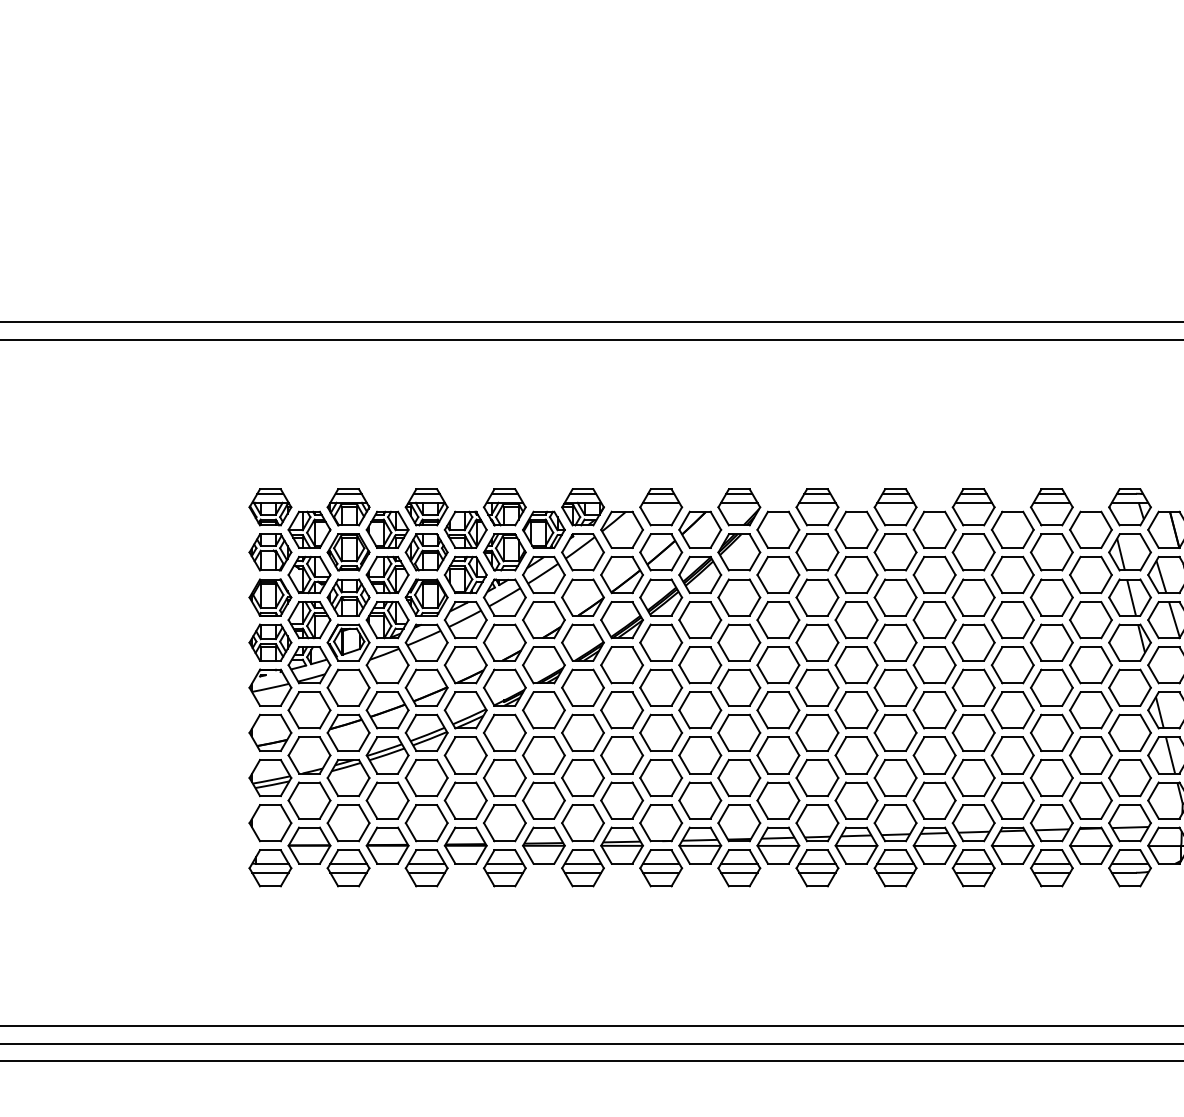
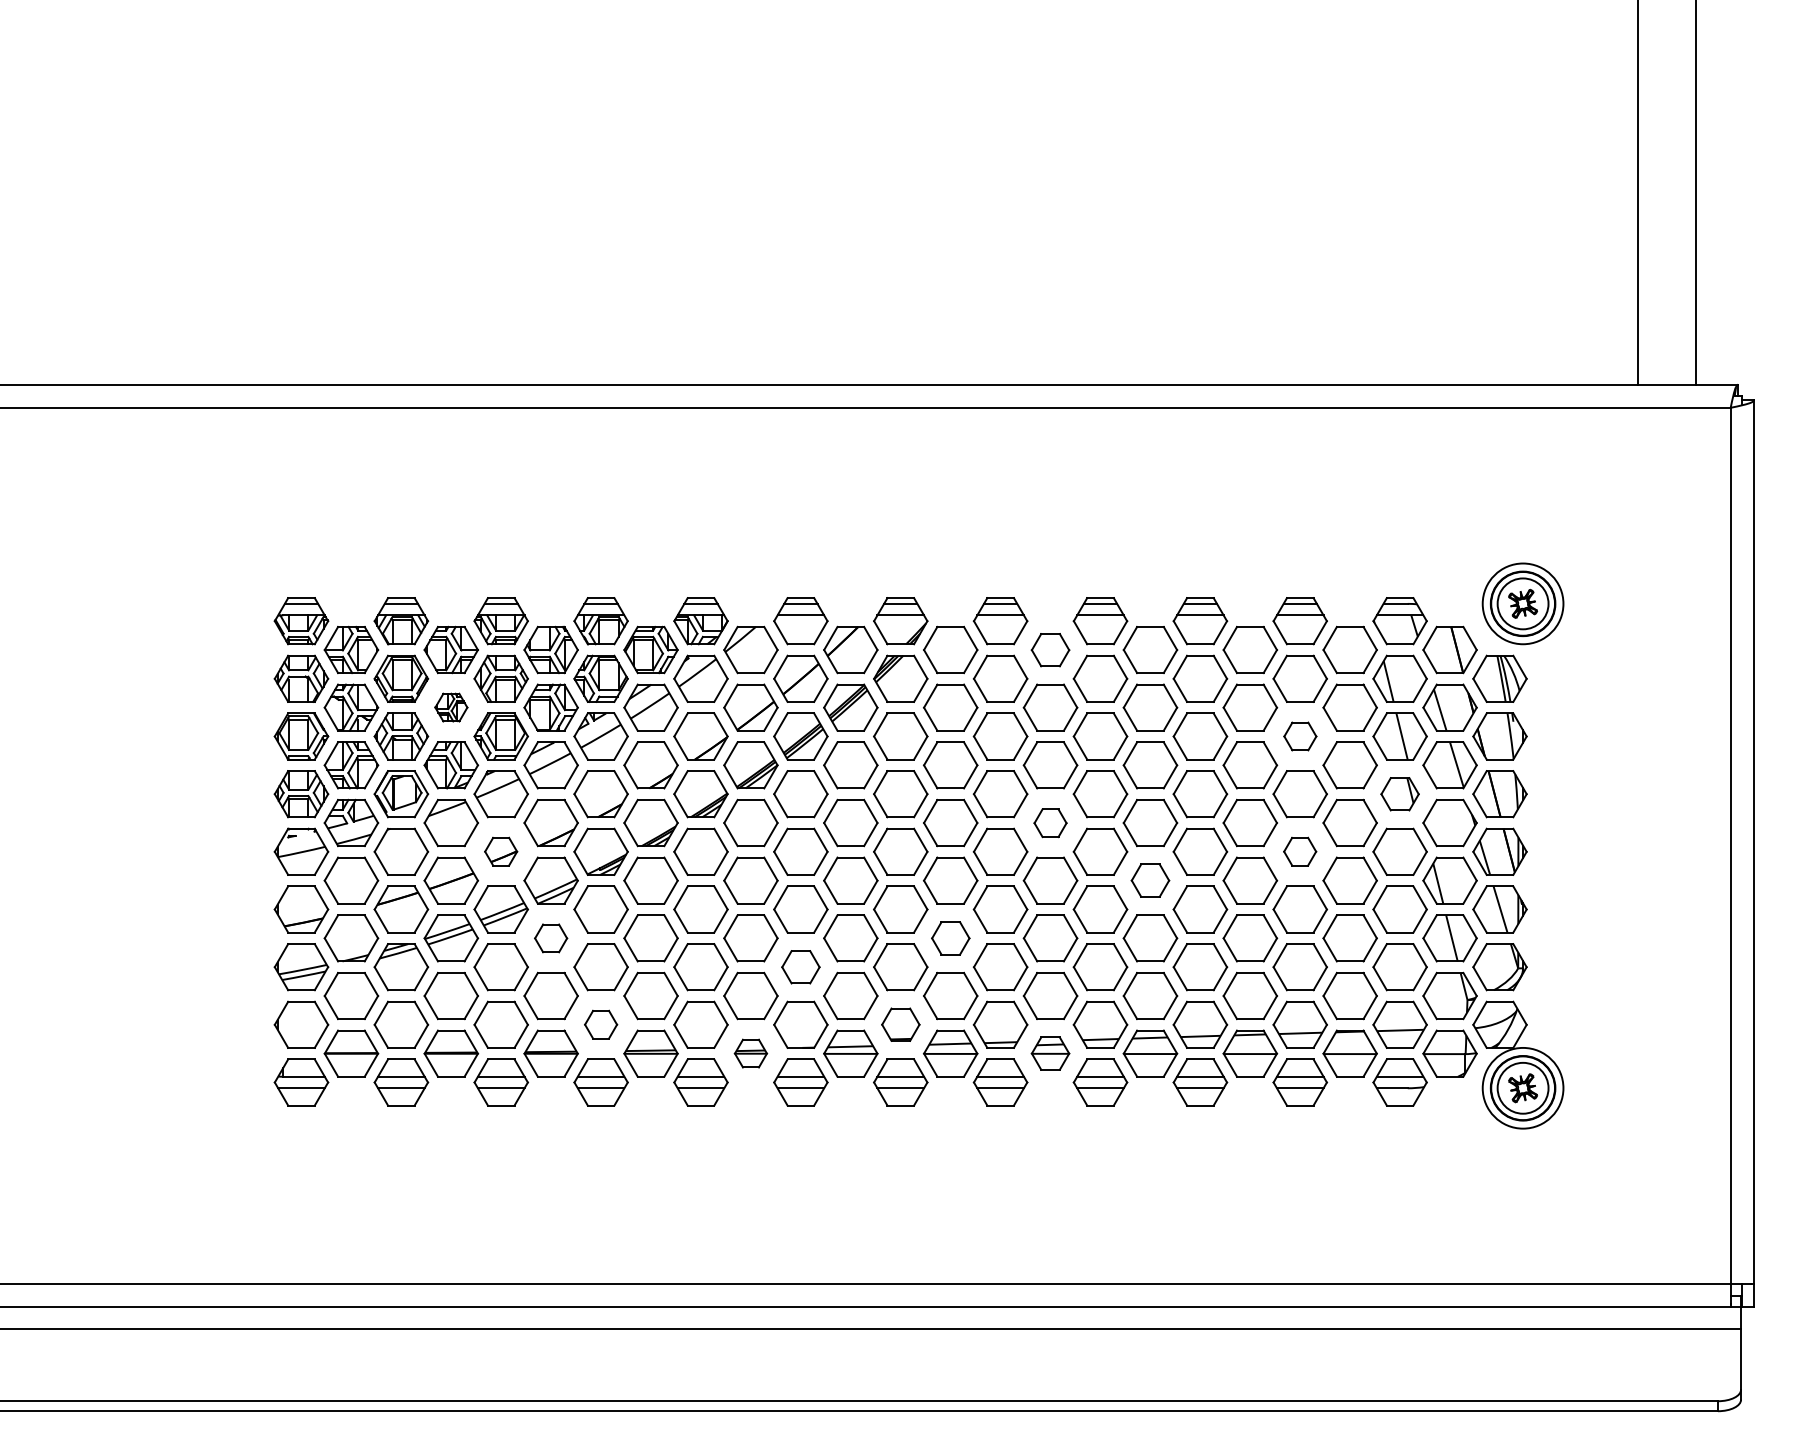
part: (856, 530) -> (1050, 650), size x0.7
part: (387, 574) -> (451, 707), size x0.6
part: (1052, 597) -> (1300, 736), size x0.6
part: (1129, 642) -> (1399, 794), size x0.7
part: (856, 665) -> (1050, 823), size x0.6
part: (426, 687) -> (500, 851), size x0.6
part: (1051, 687) -> (1299, 851), size x0.6
part: (934, 710) -> (1150, 880), size x0.7
part: (465, 755) -> (550, 938), size x0.6
part: (778, 755) -> (950, 938), size x0.7
part: (660, 778) -> (800, 967), size x0.7
part: (504, 822) -> (600, 1024), size x0.6
part: (739, 822) -> (900, 1024), size x0.7
part: (621, 845) -> (750, 1053), size x0.6
part: (856, 845) -> (1050, 1053), size x0.7

